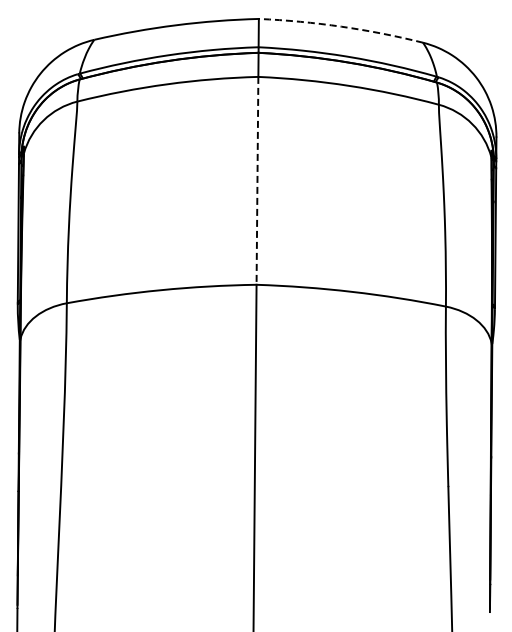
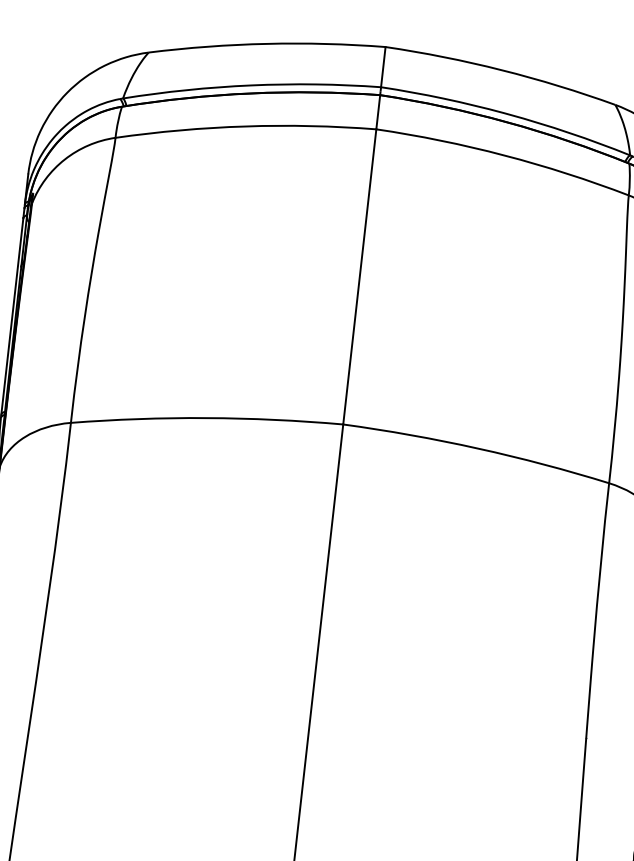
arc: (341, 26) -> (501, 69), dashed -> solid
line: (257, 180) -> (359, 276), dashed -> solid

